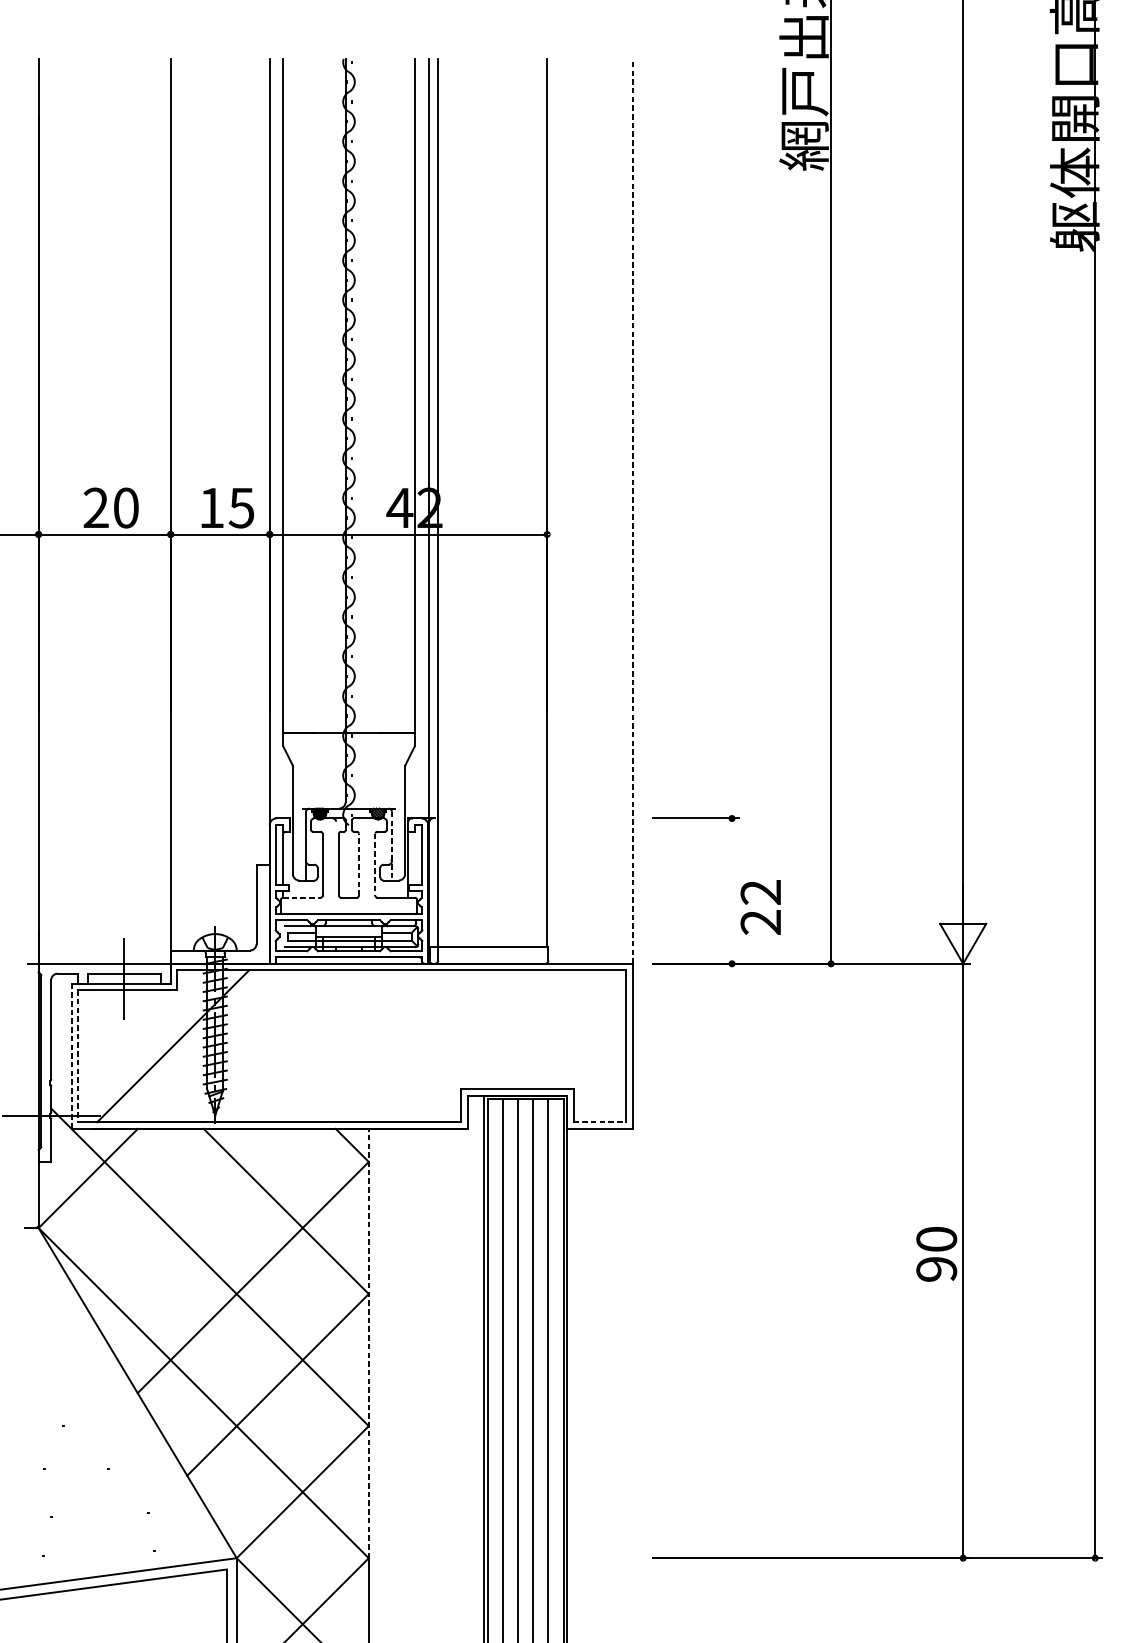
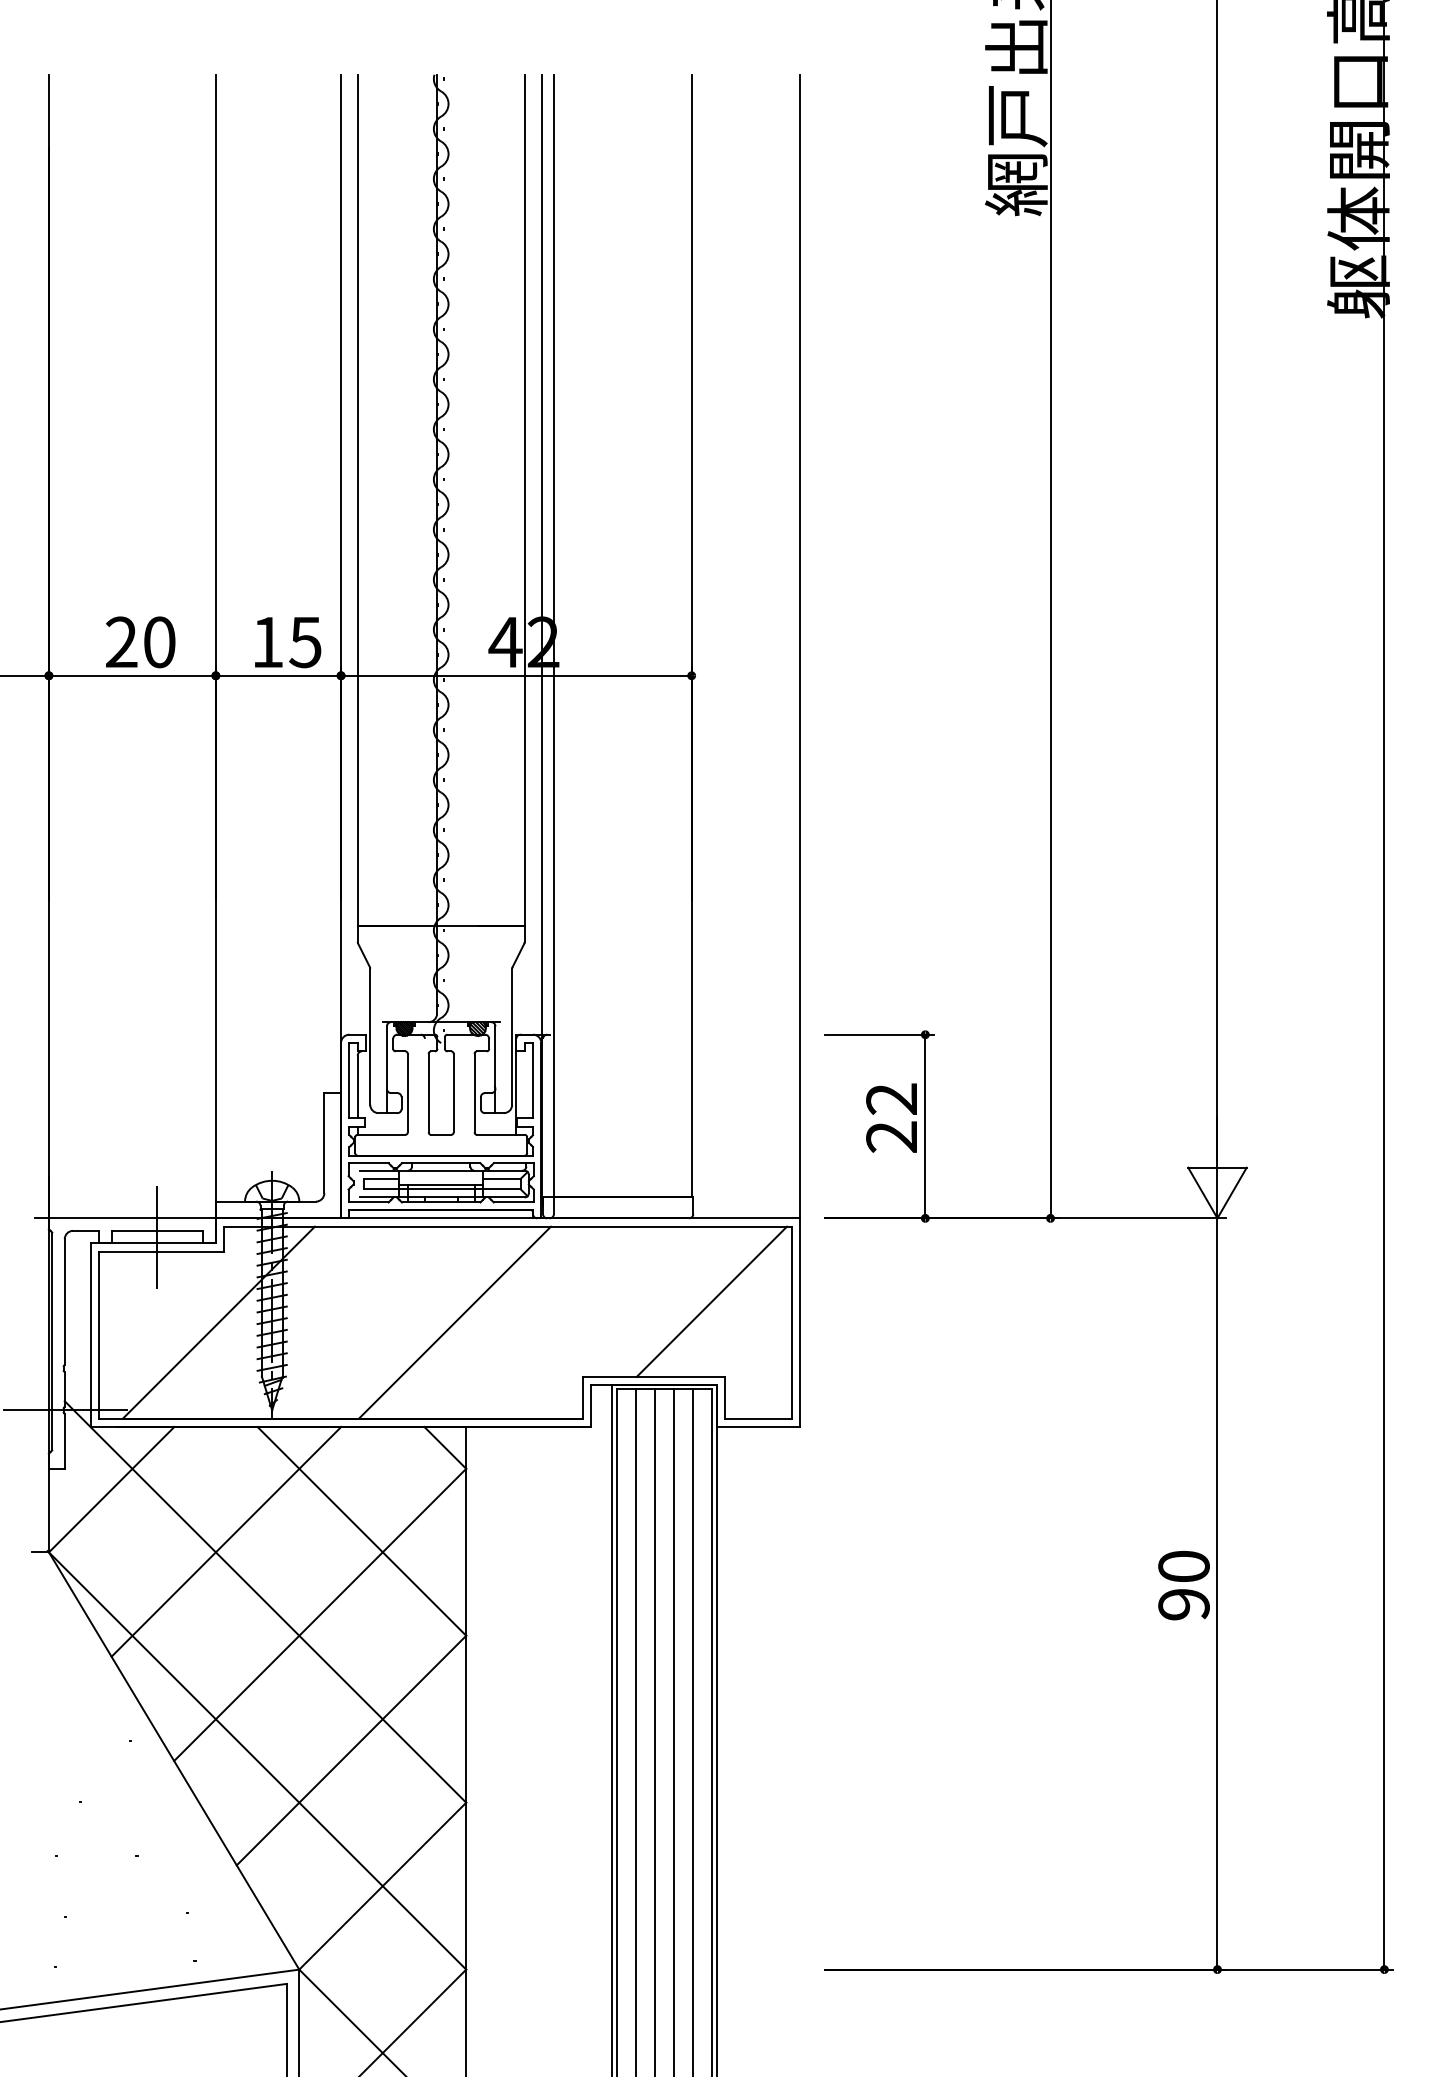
line: (633, 511) -> (800, 646), dashed -> solid
line: (391, 846) -> (495, 1070), dashed -> solid
line: (358, 864) -> (453, 1092), dashed -> solid
line: (375, 865) -> (474, 1093), dashed -> solid
line: (732, 891) -> (925, 1126), added
line: (301, 897) -> (381, 1134), dashed -> solid
text: (760, 906) -> (891, 1117), moved
line: (562, 1029) -> (711, 1301), added
line: (359, 1046) -> (454, 1322), added
line: (71, 1056) -> (90, 1335), dashed -> solid
line: (77, 1056) -> (98, 1335), dashed -> solid
line: (600, 1122) -> (758, 1418), dashed -> solid
line: (179, 1219) -> (226, 1541), added
line: (369, 1342) -> (466, 1697), dashed -> solid

